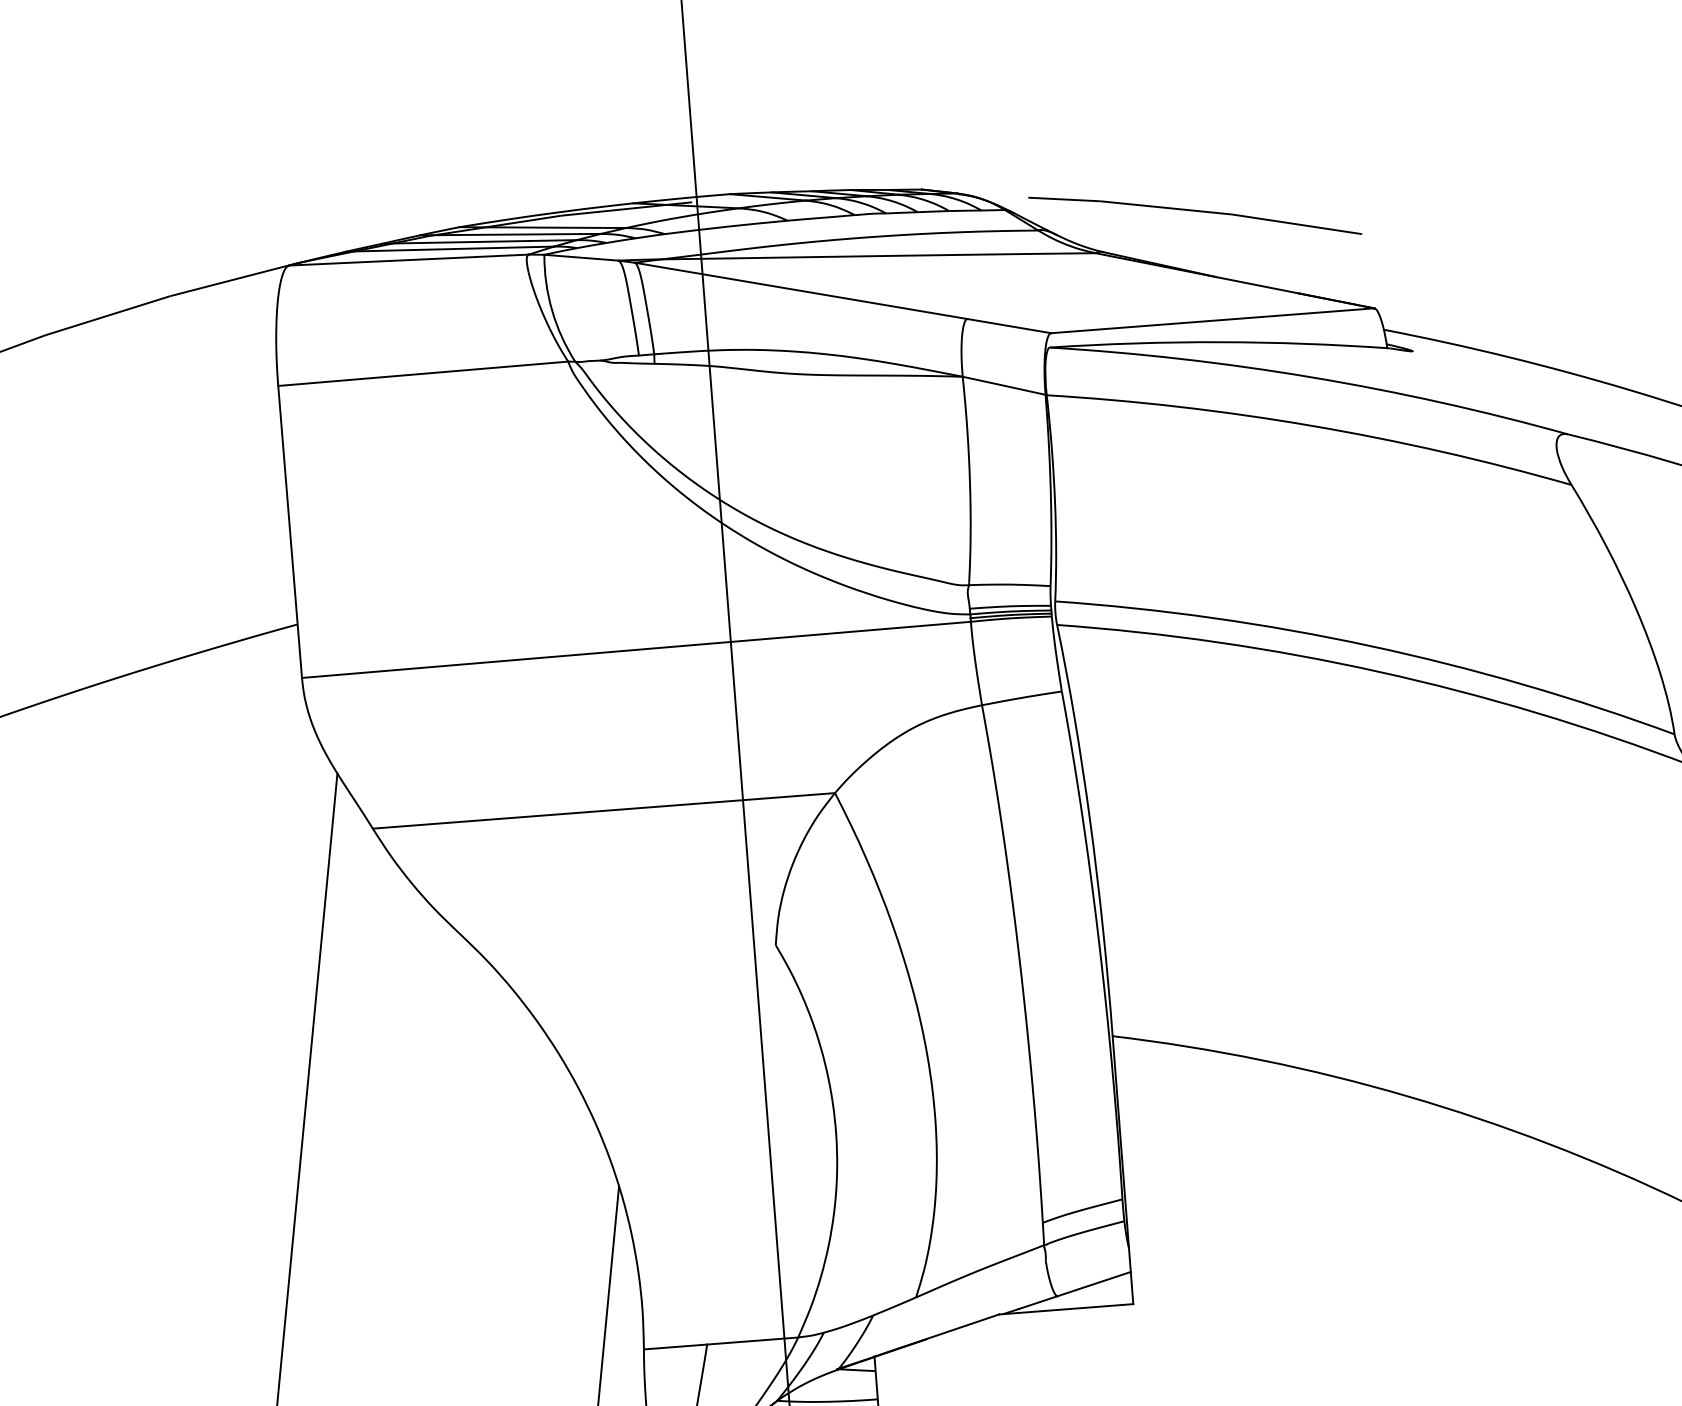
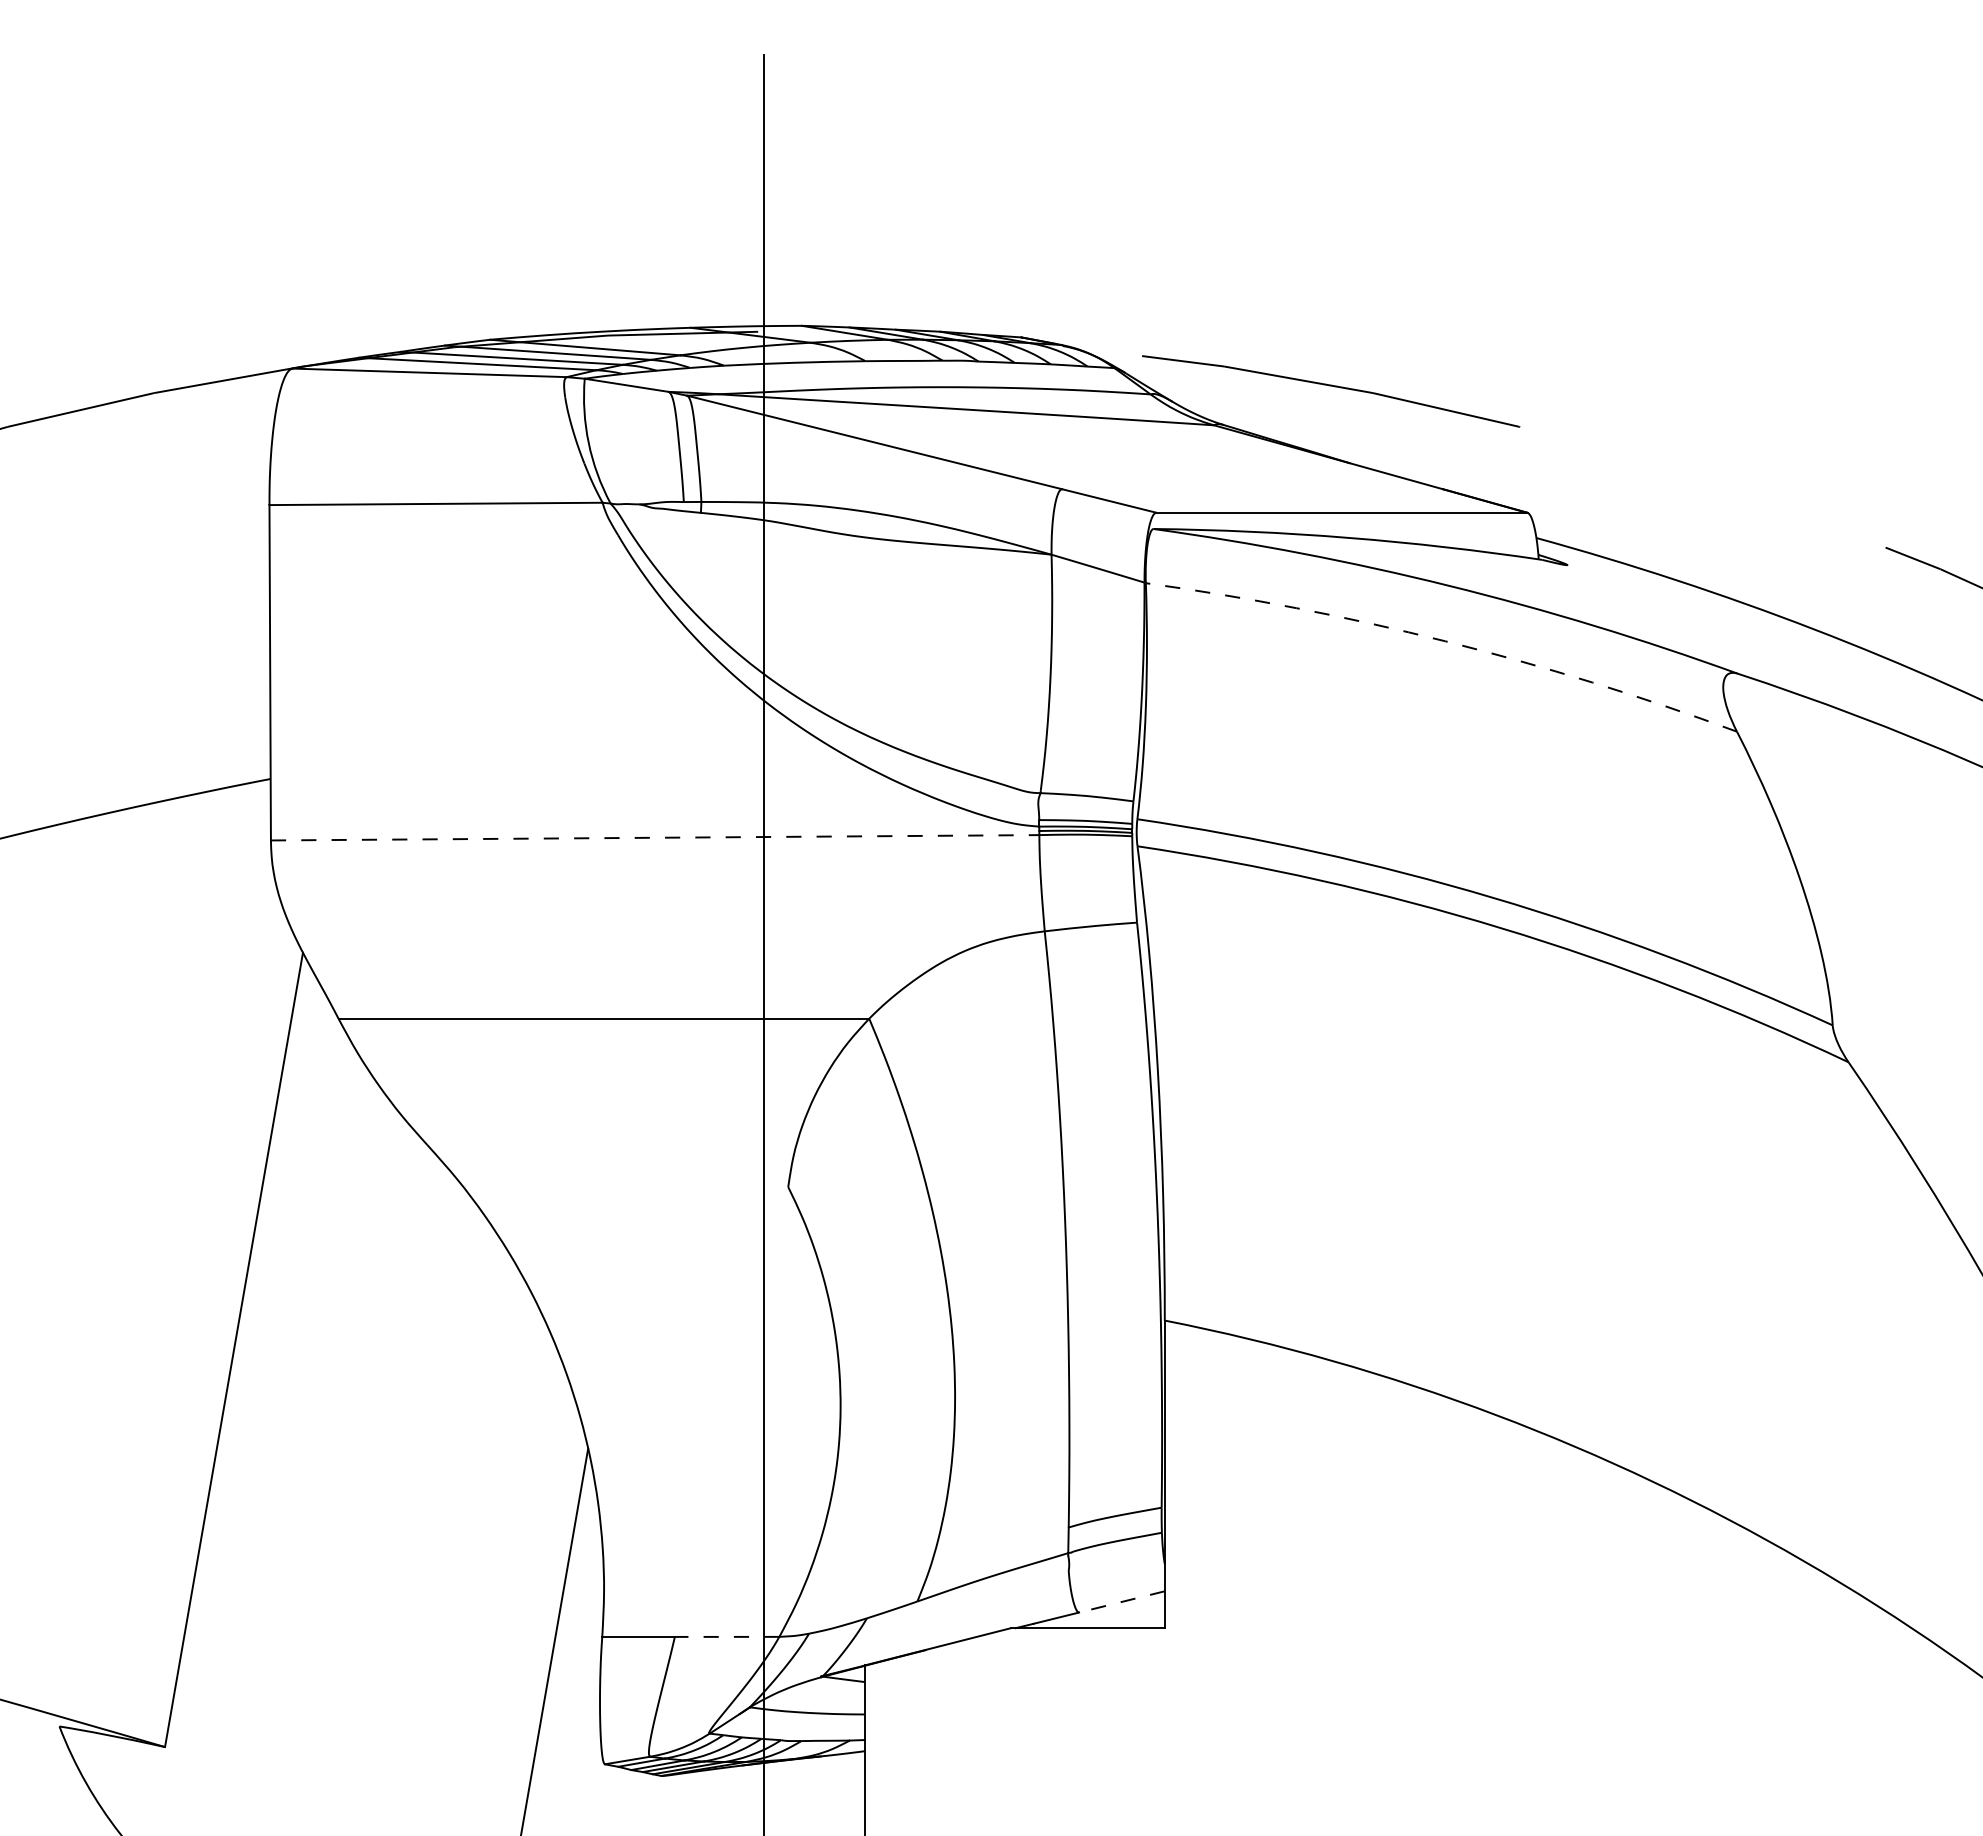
arc: (1311, 425) -> (1445, 641), solid -> dashed
line: (636, 649) -> (655, 837), solid -> dashed
line: (1093, 1284) -> (1121, 1602), solid -> dashed
line: (752, 1340) -> (726, 1636), solid -> dashed

